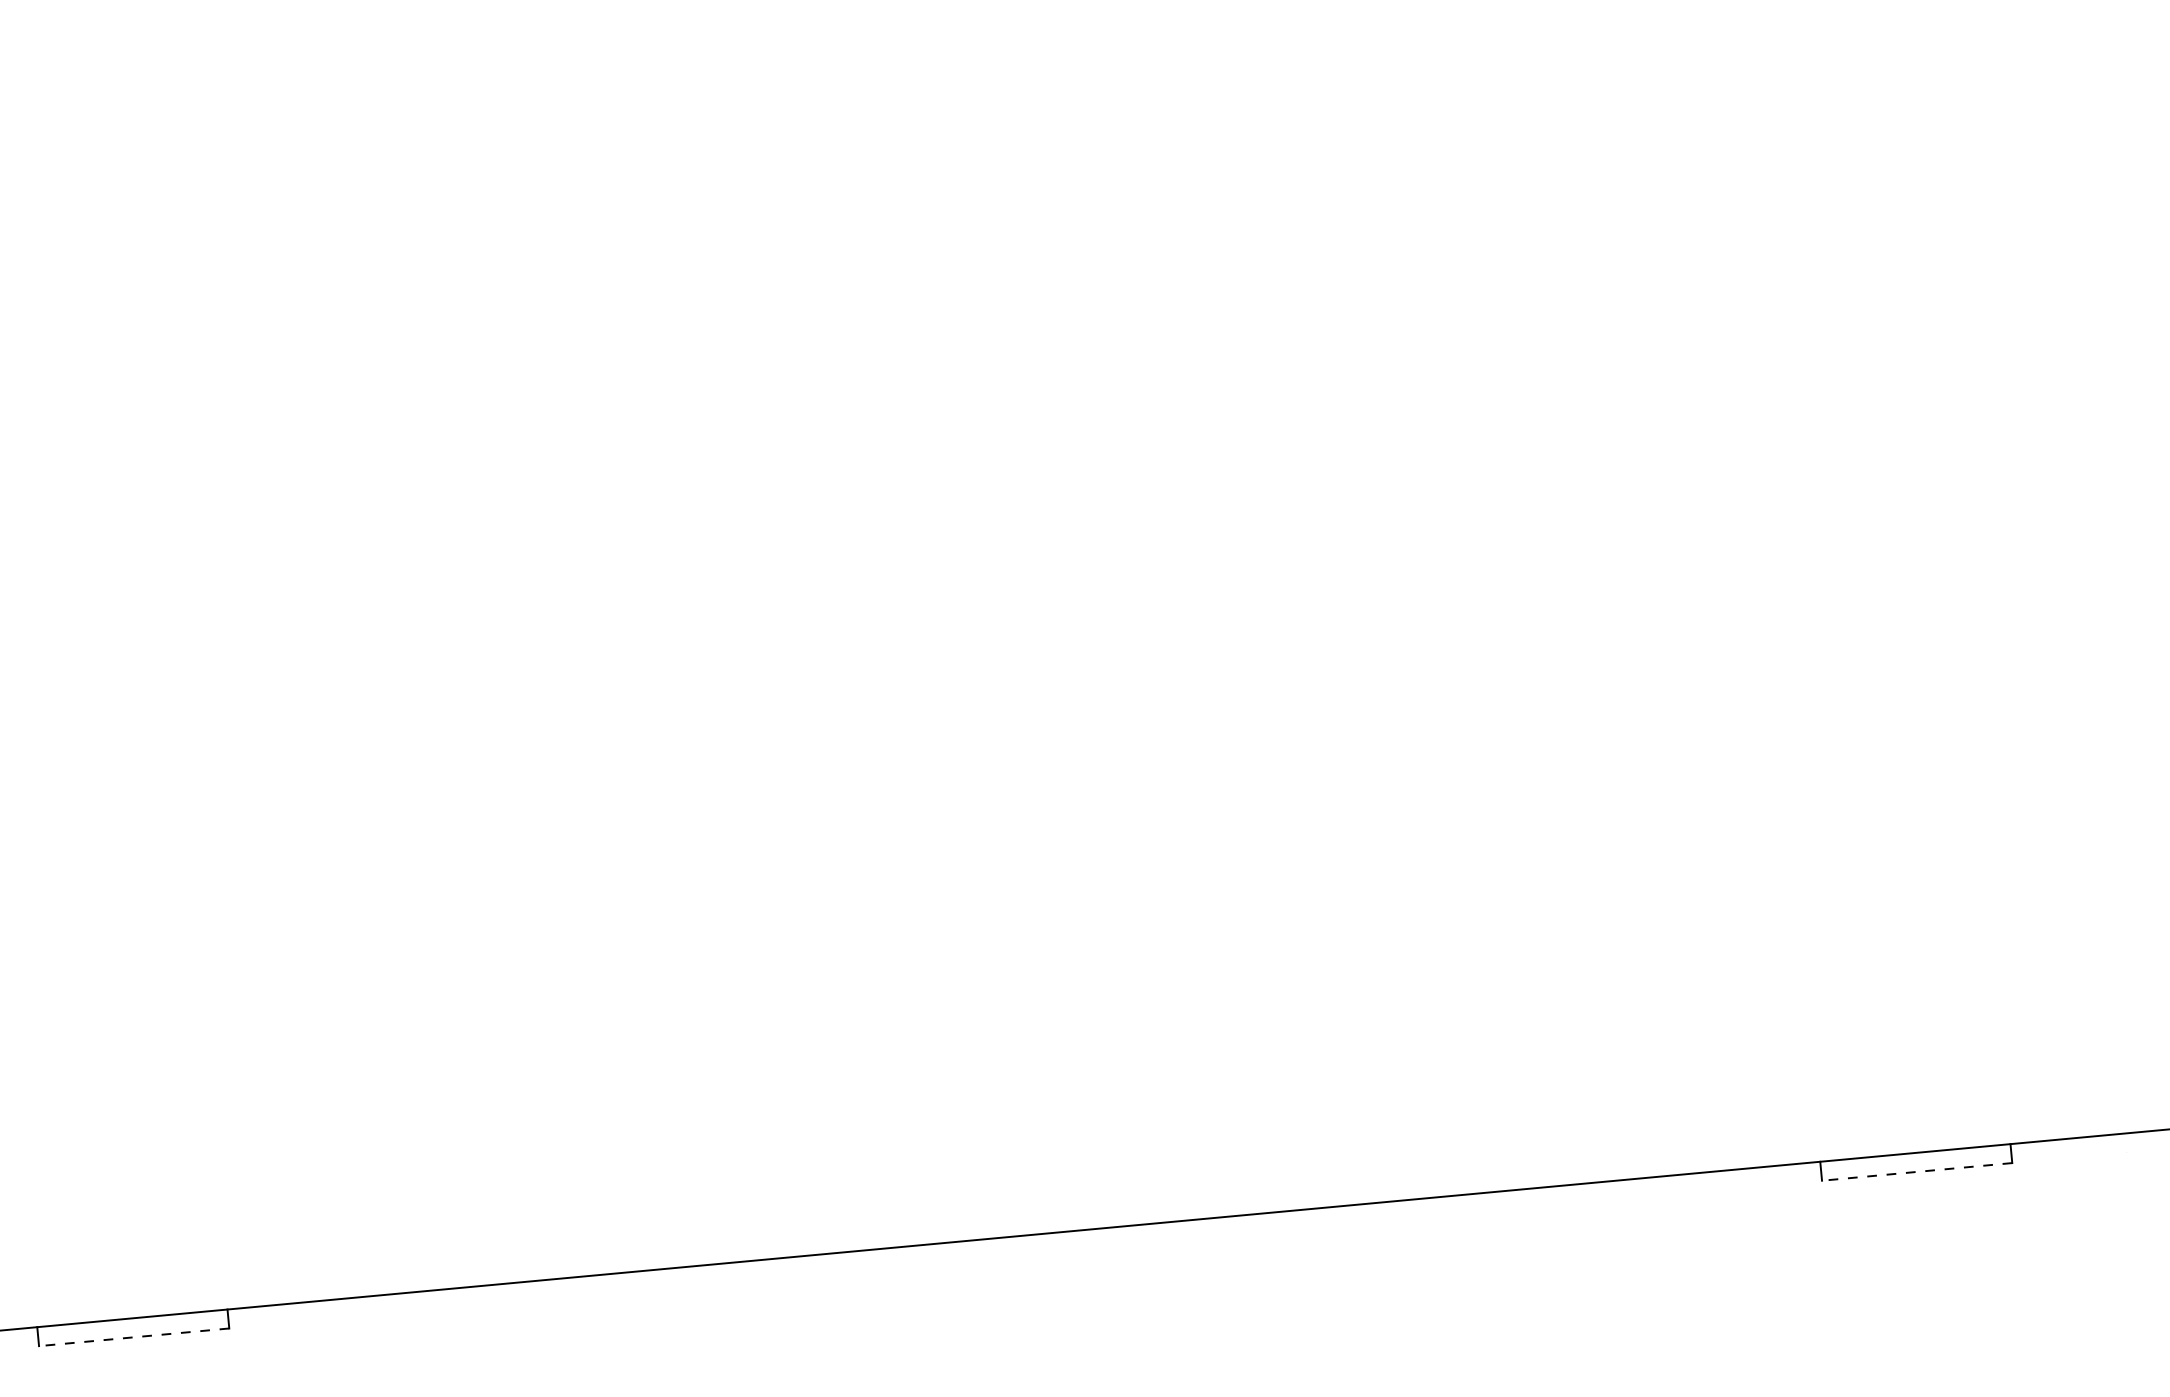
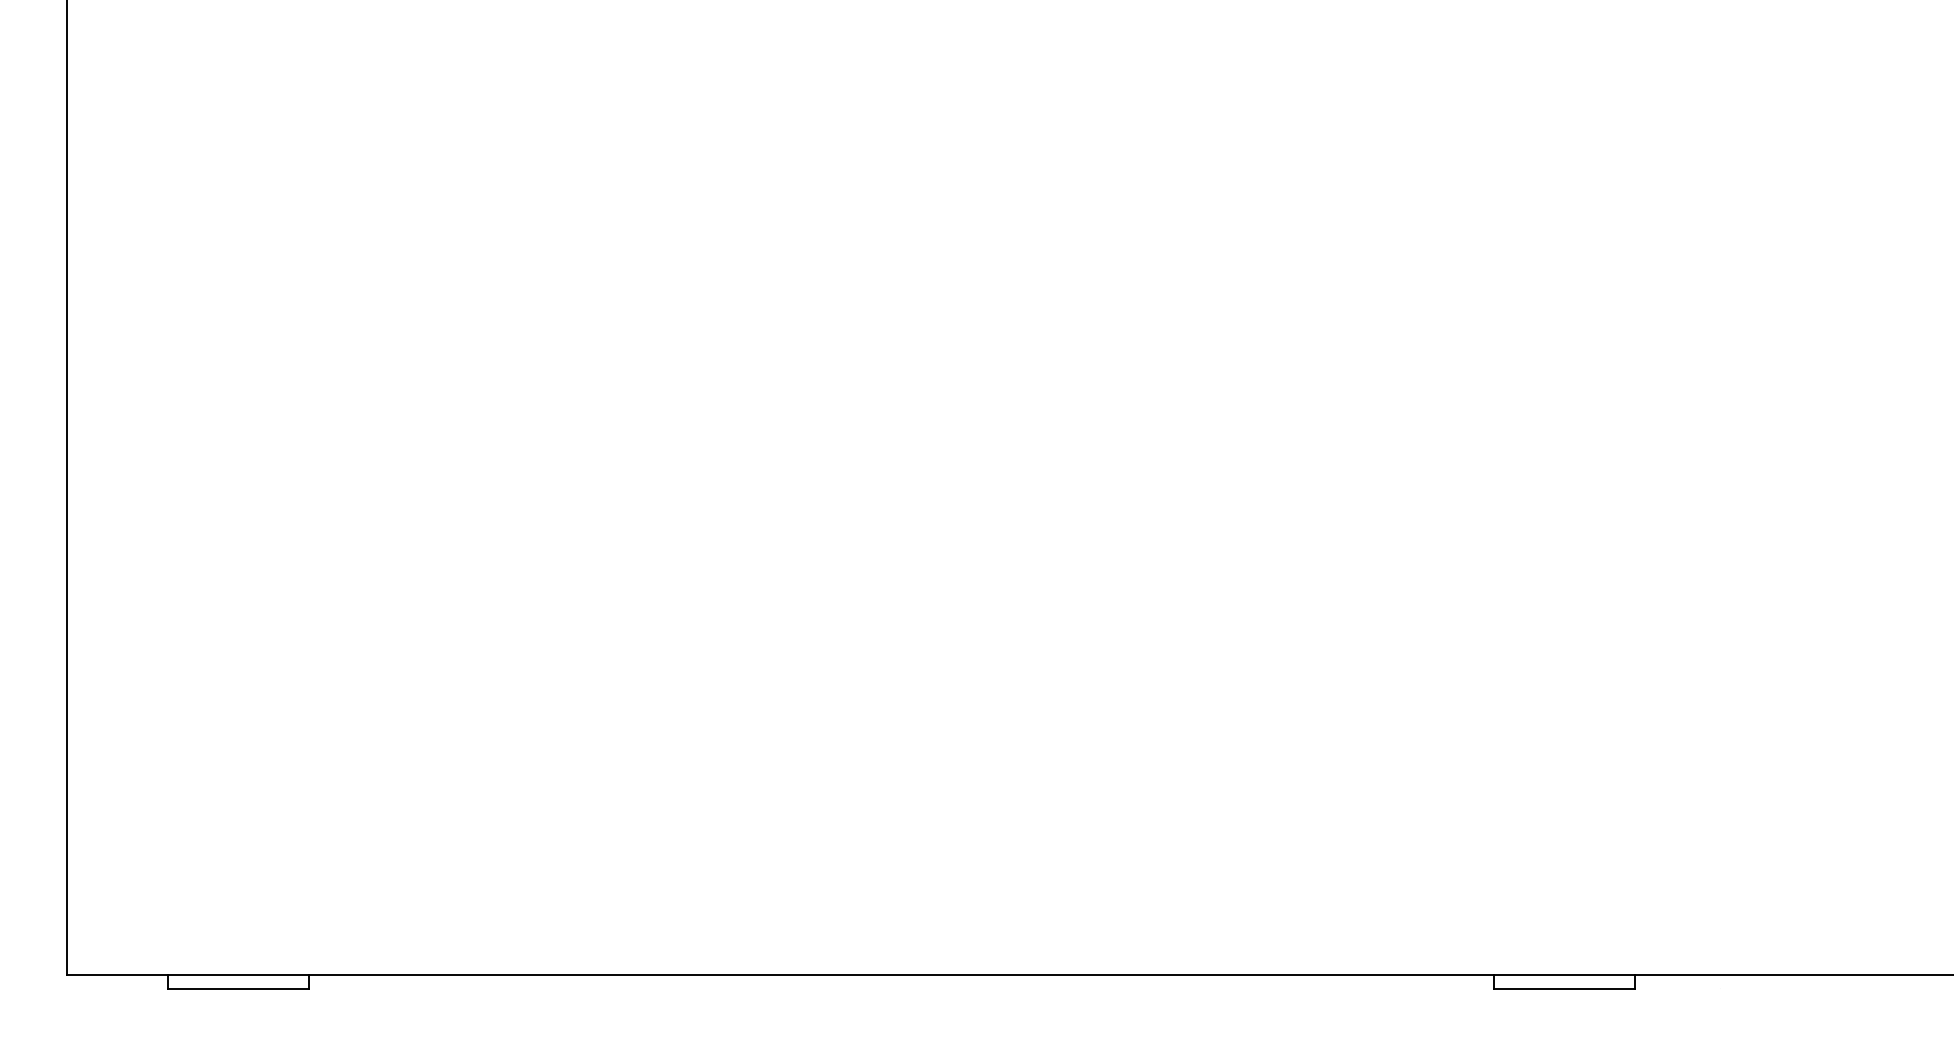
line: (1917, 1172) -> (1564, 989), dashed -> solid
line: (133, 1337) -> (238, 989), dashed -> solid

